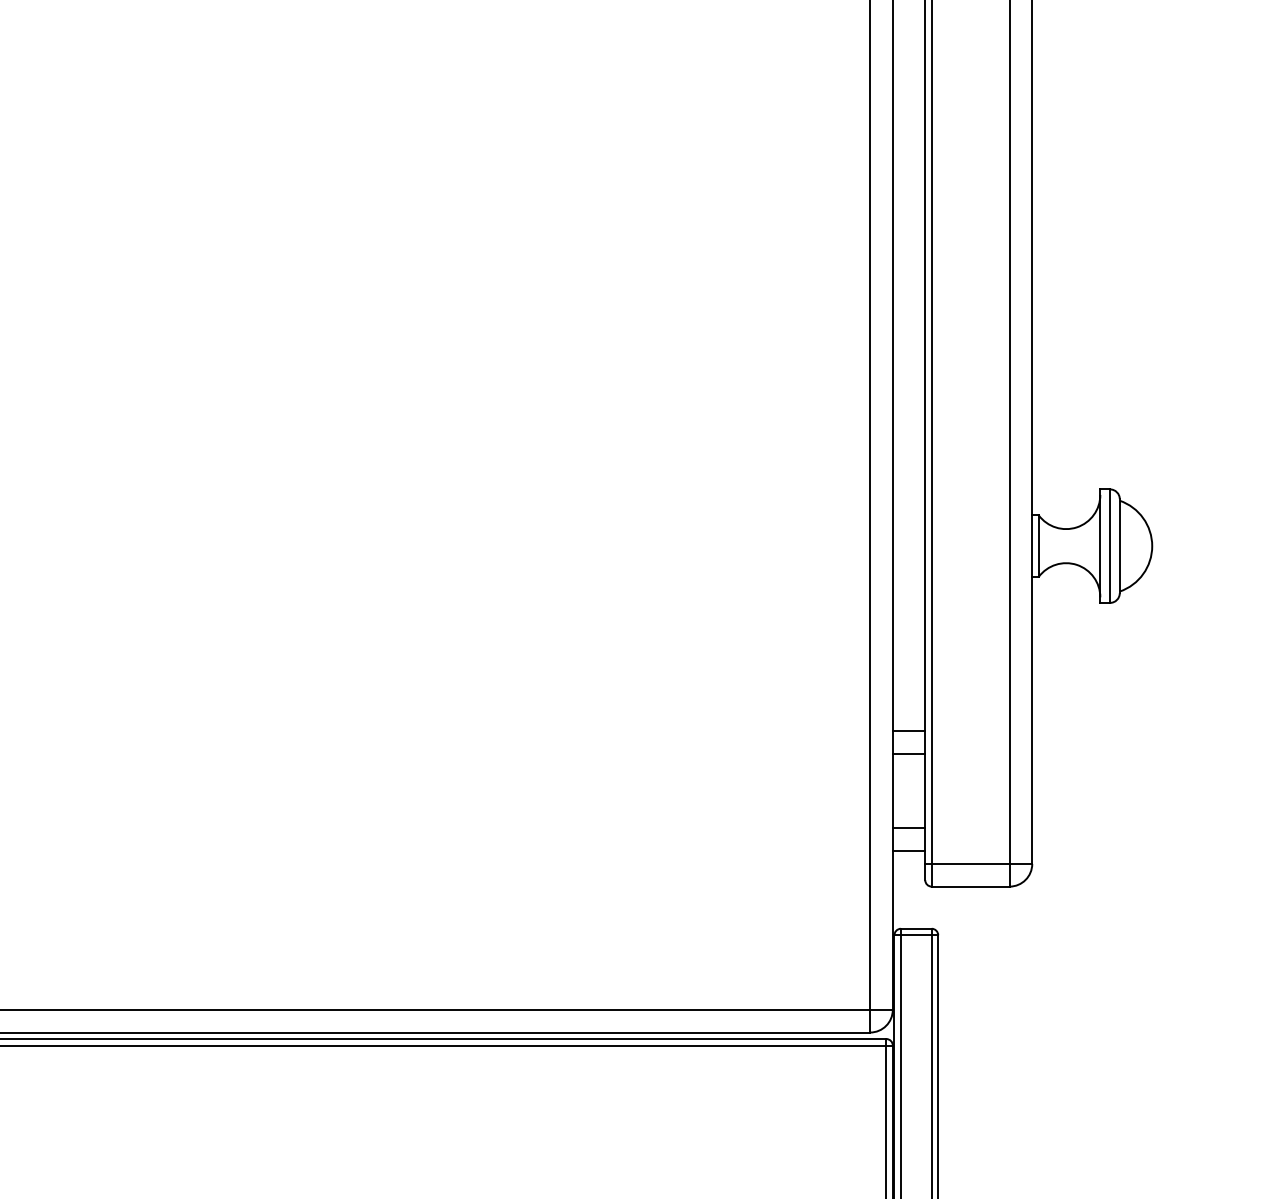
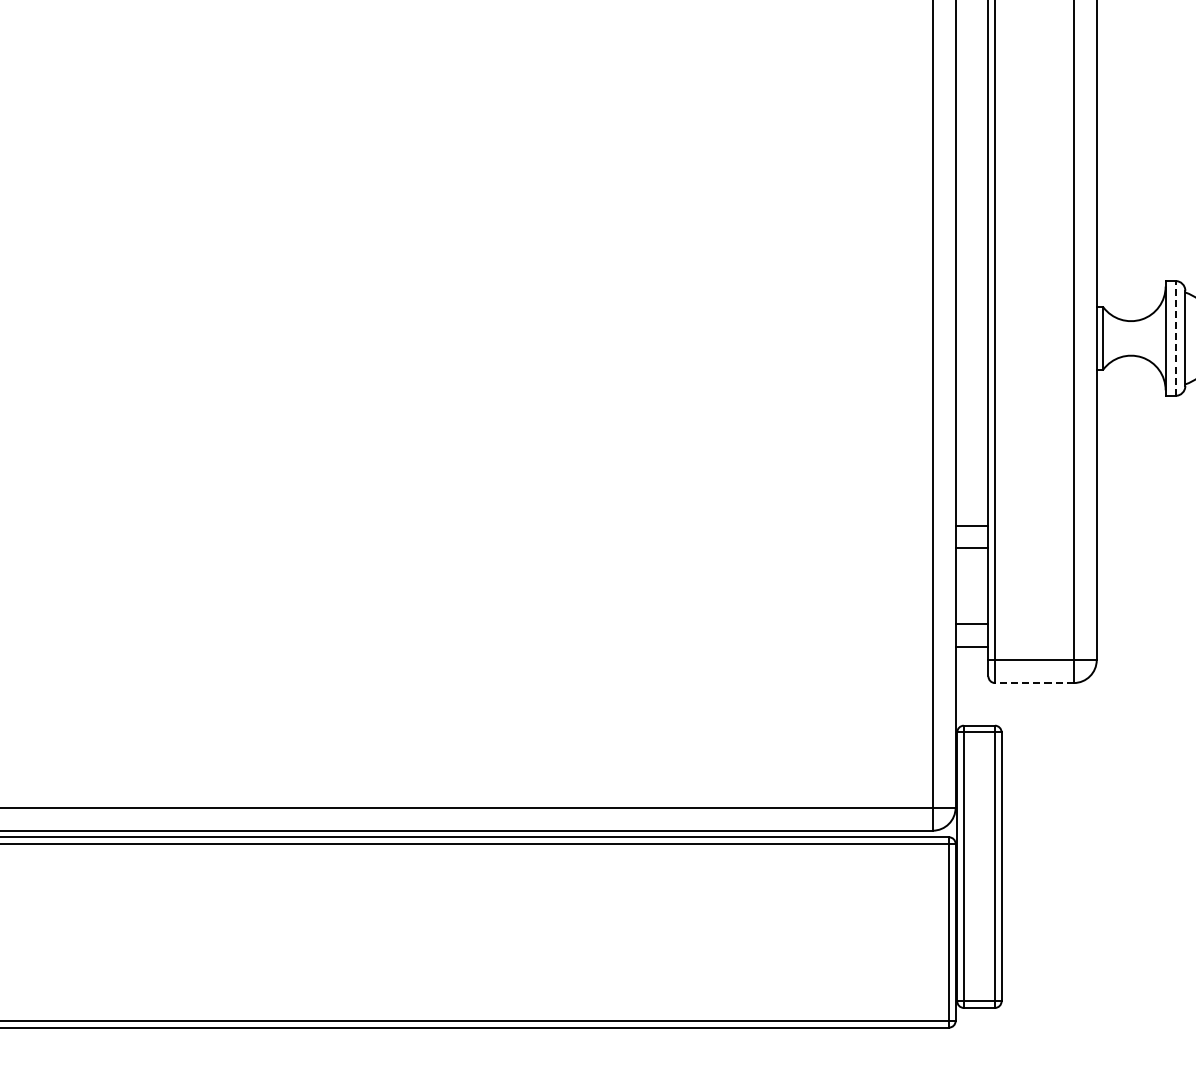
line: (1110, 546) -> (1175, 338), solid -> dashed
line: (970, 886) -> (1034, 682), solid -> dashed

